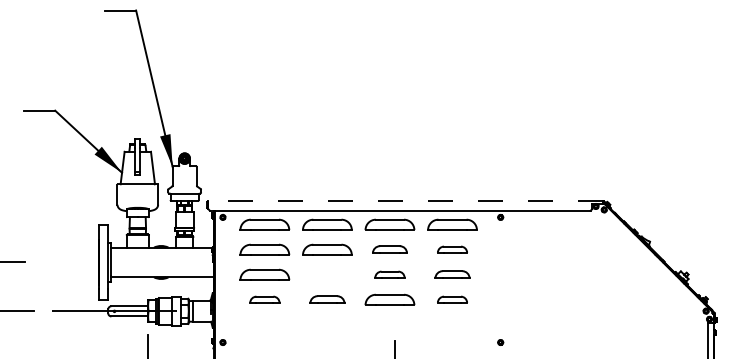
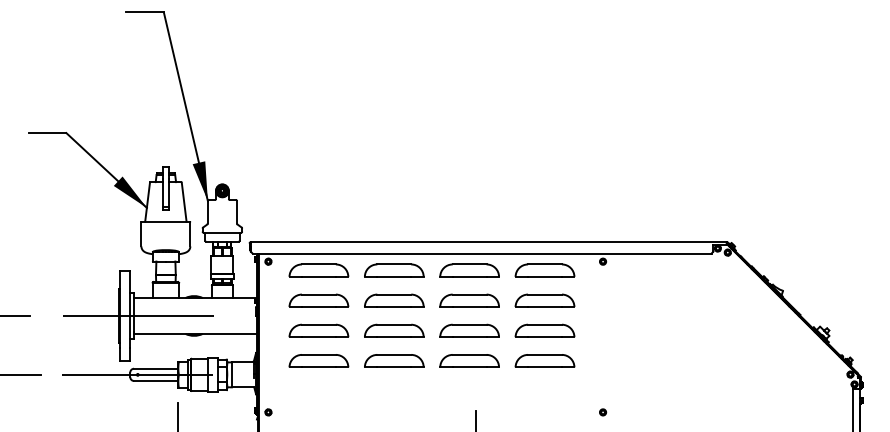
line: (405, 201) -> (488, 242), dashed -> solid
part: (389, 249) -> (469, 300), size x1.43
part: (452, 249) -> (544, 300), size x1.67
line: (107, 262) -> (129, 315), added
part: (327, 274) -> (394, 330), added
part: (389, 274) -> (469, 330), size x1.67
part: (452, 274) -> (544, 330), size x1.43
part: (264, 299) -> (318, 360), size x1.67
part: (327, 299) -> (394, 360), size x1.43
part: (452, 299) -> (544, 360), size x1.67

